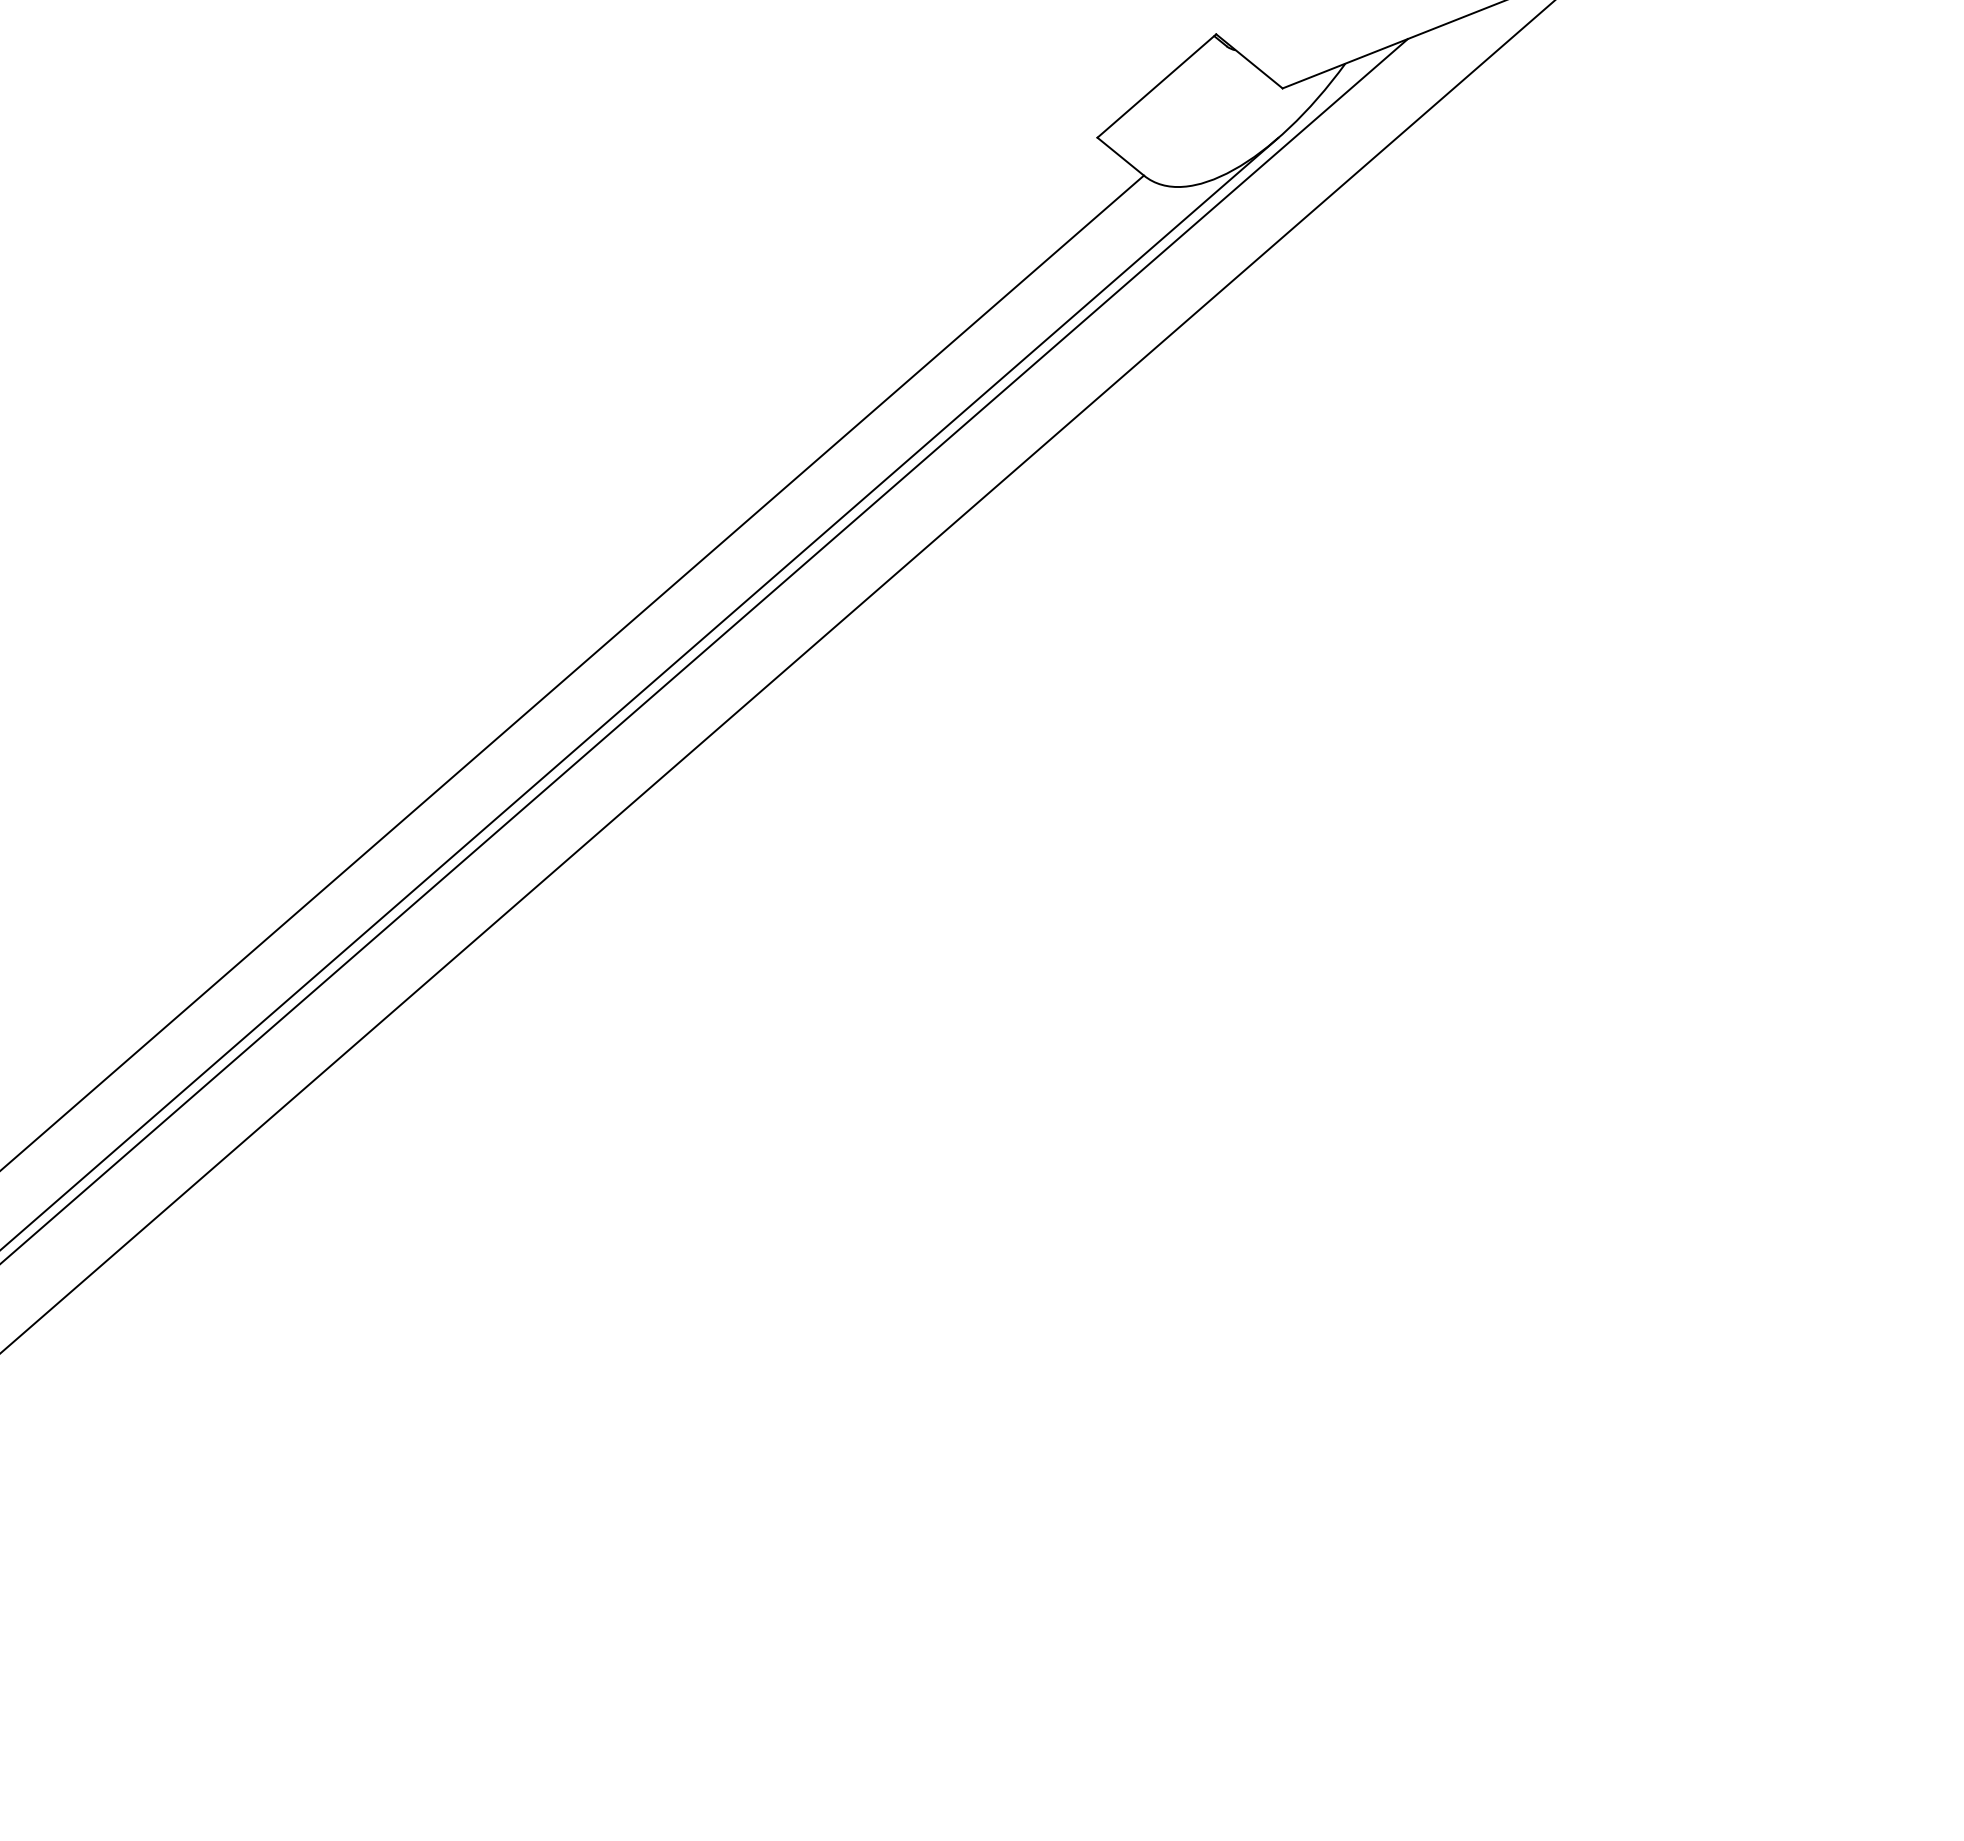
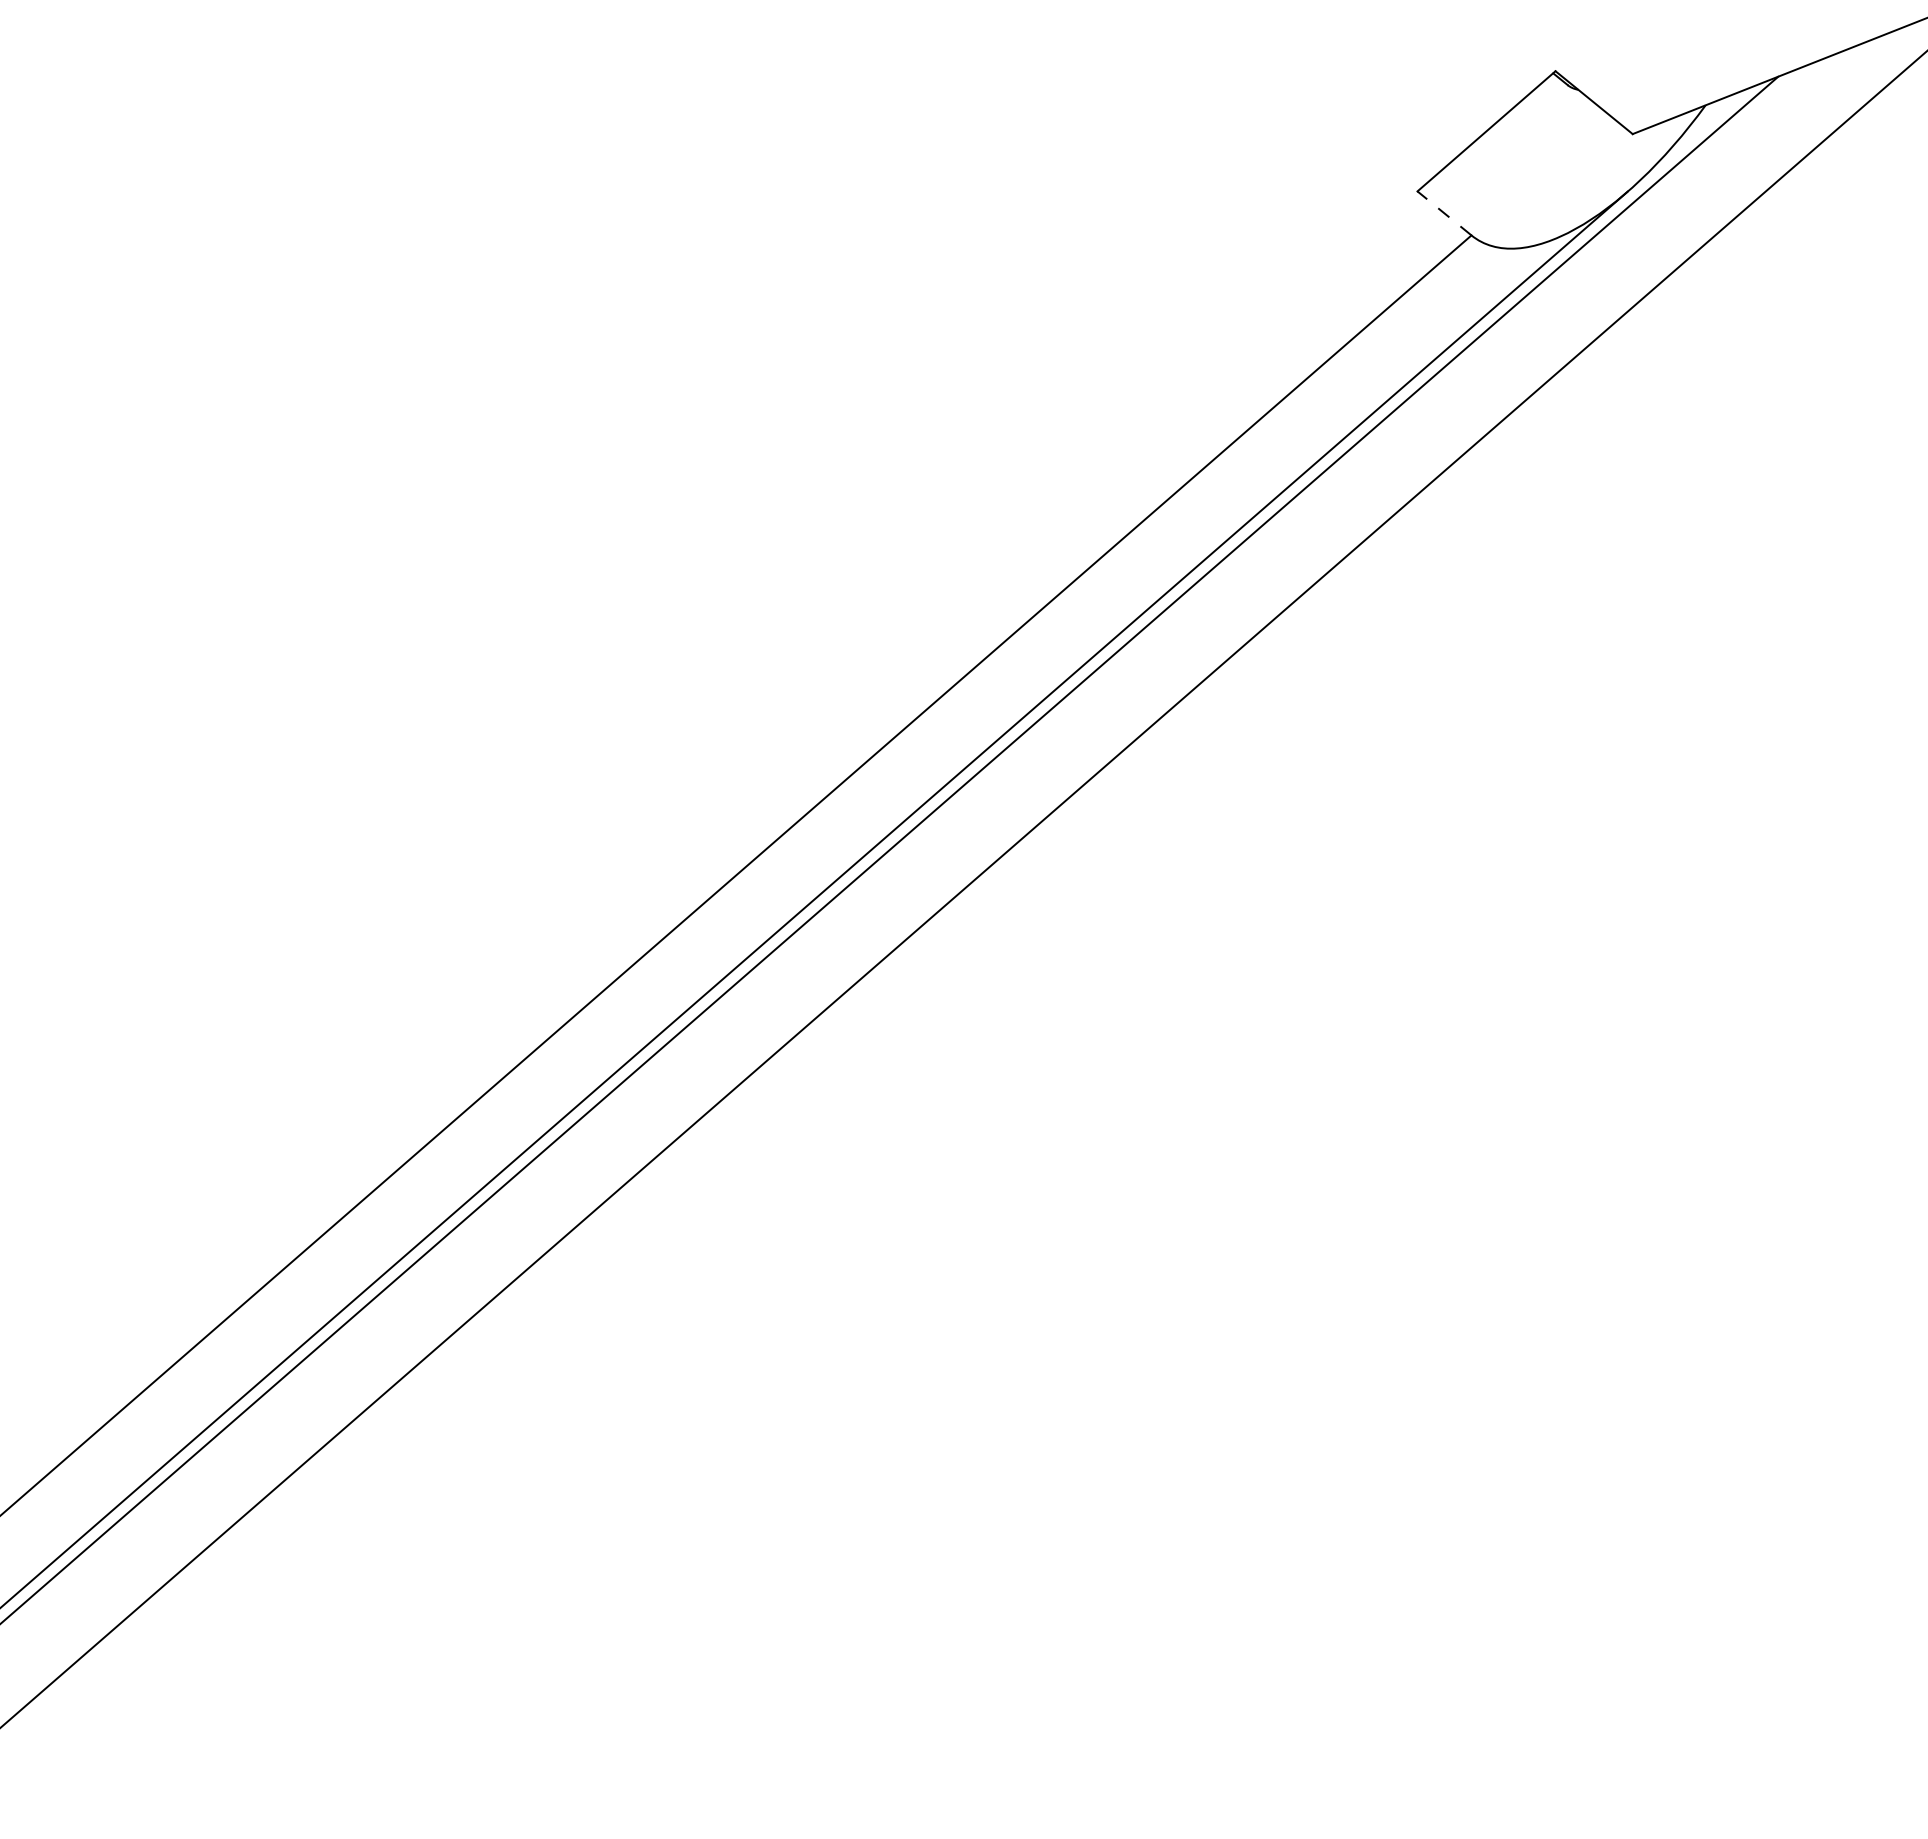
line: (1120, 156) -> (1444, 213), solid -> dashed

